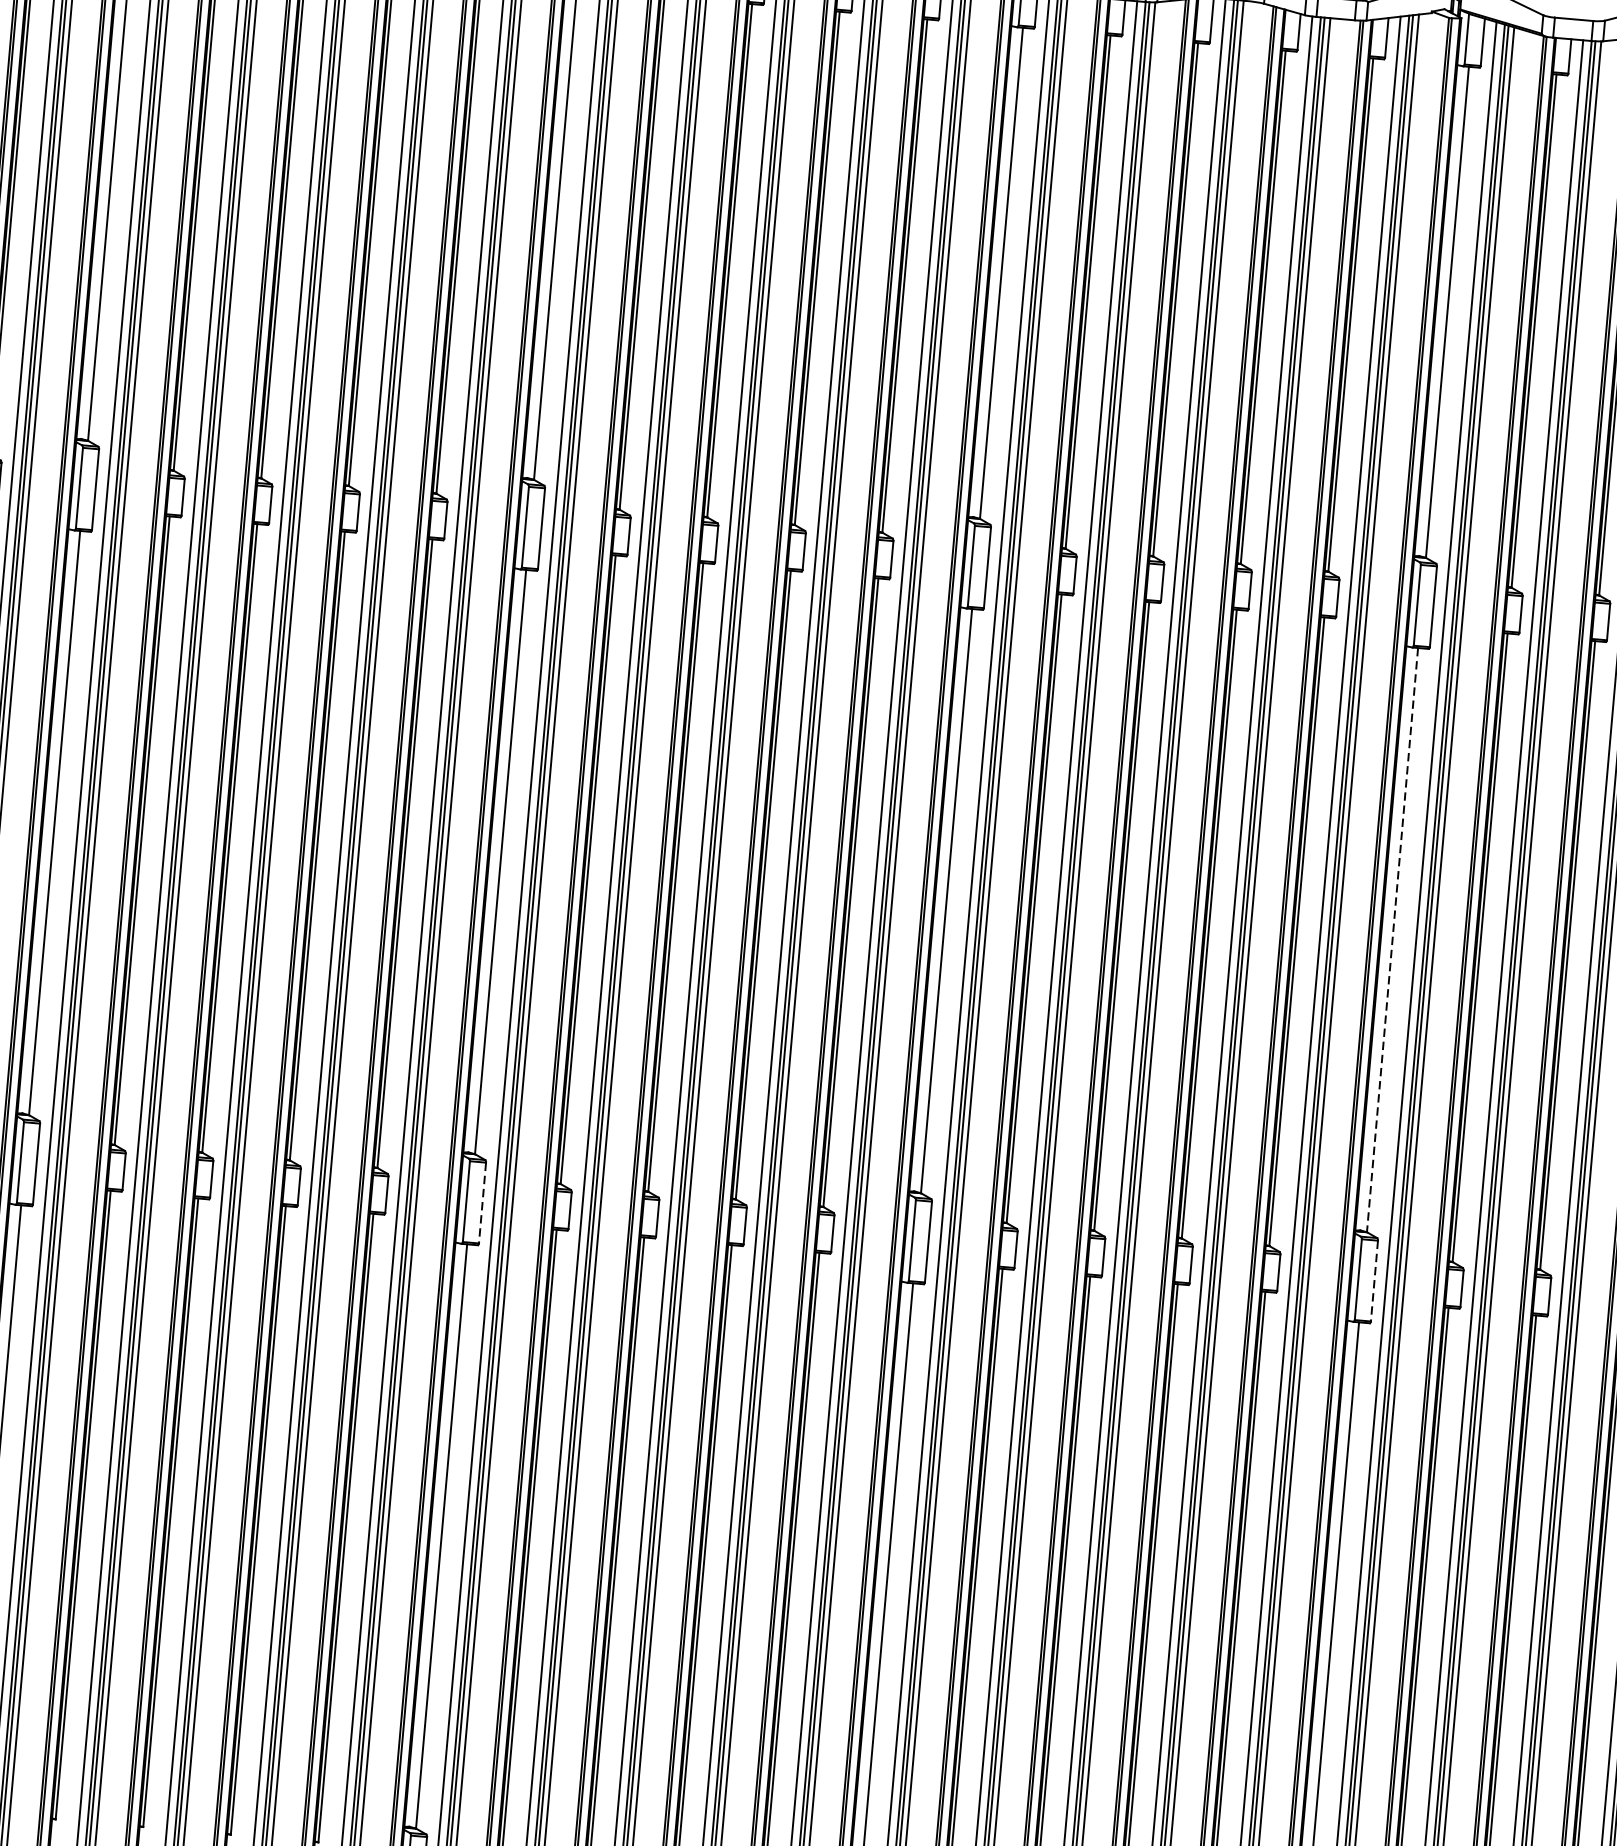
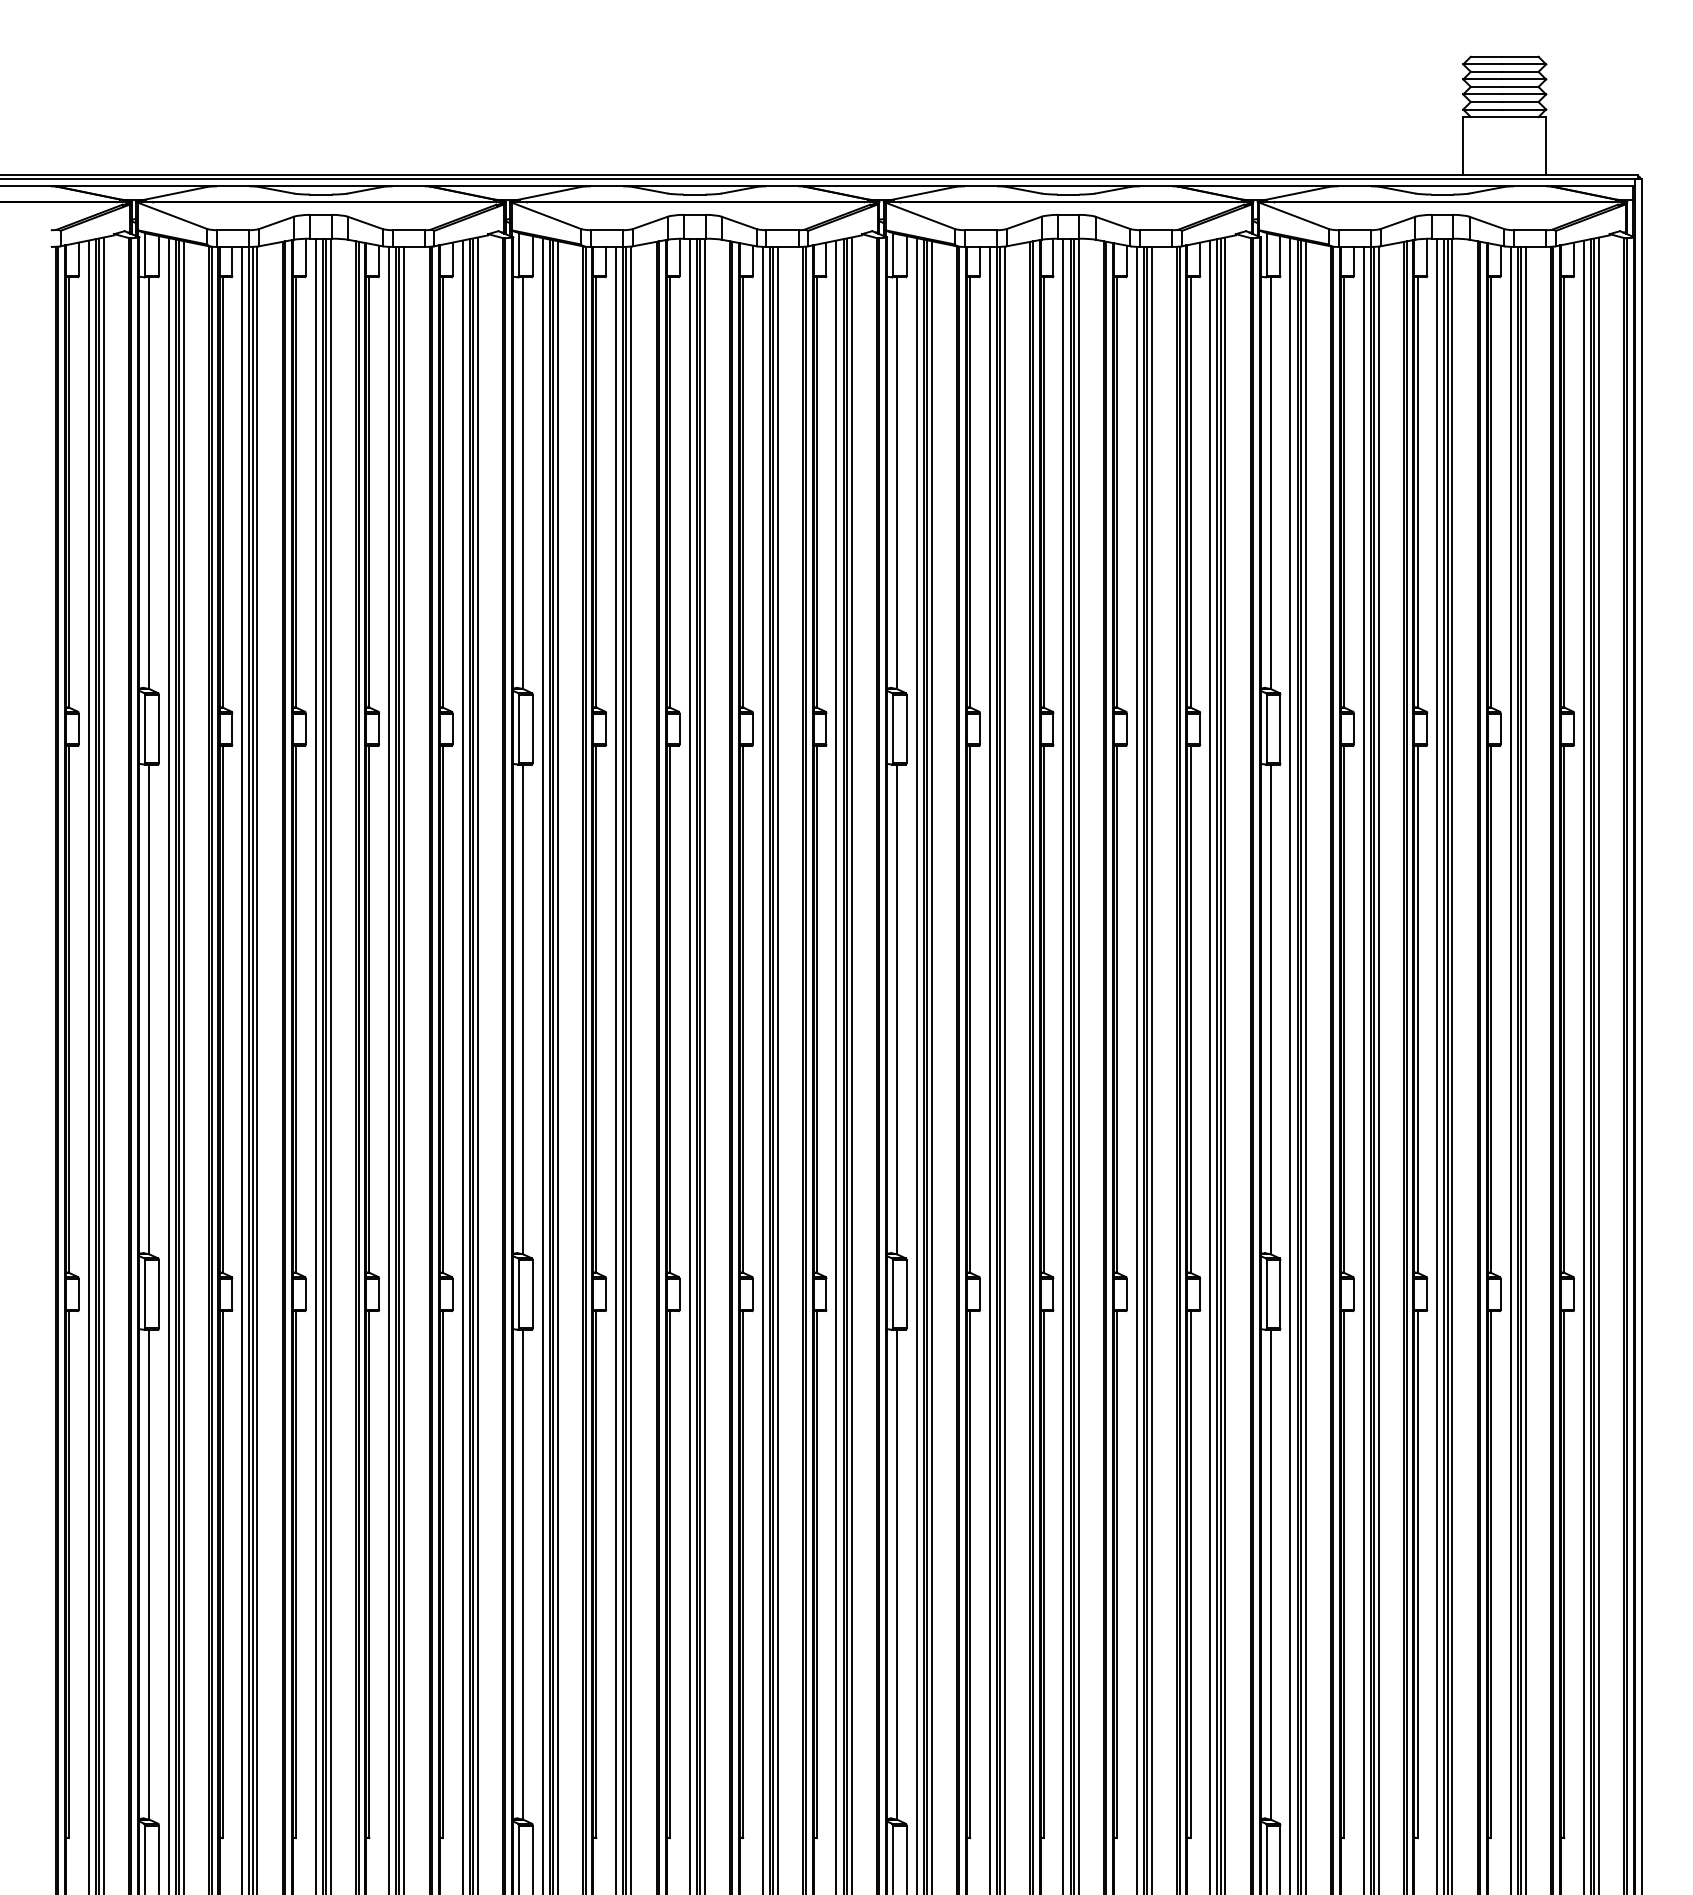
line: (1392, 940) -> (1270, 1009), dashed -> solid
line: (482, 1203) -> (532, 1294), dashed -> solid
line: (1374, 1281) -> (1280, 1294), dashed -> solid

